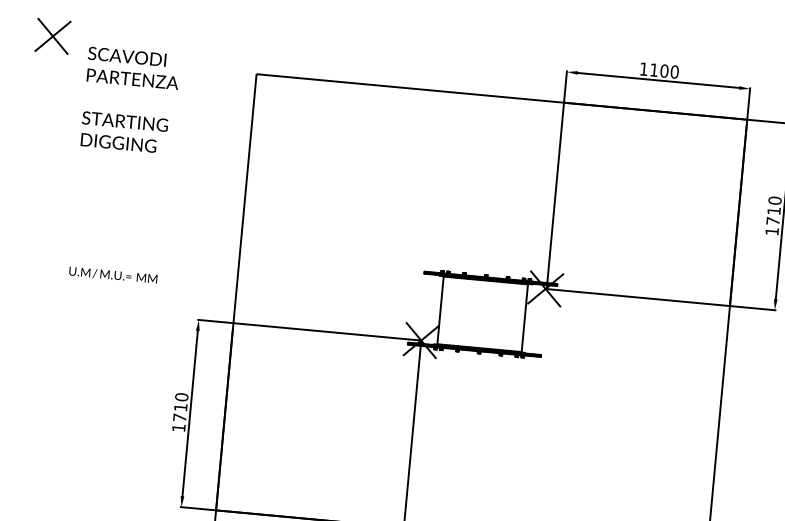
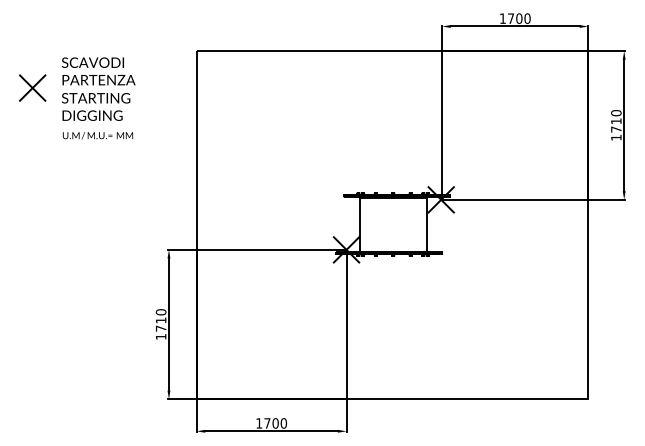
part: (52, 35) -> (32, 87), moved
text: (133, 68) -> (98, 71), moved
text: (653, 69) -> (510, 18), 1100 -> 1700
text: (112, 274) -> (97, 135), moved

